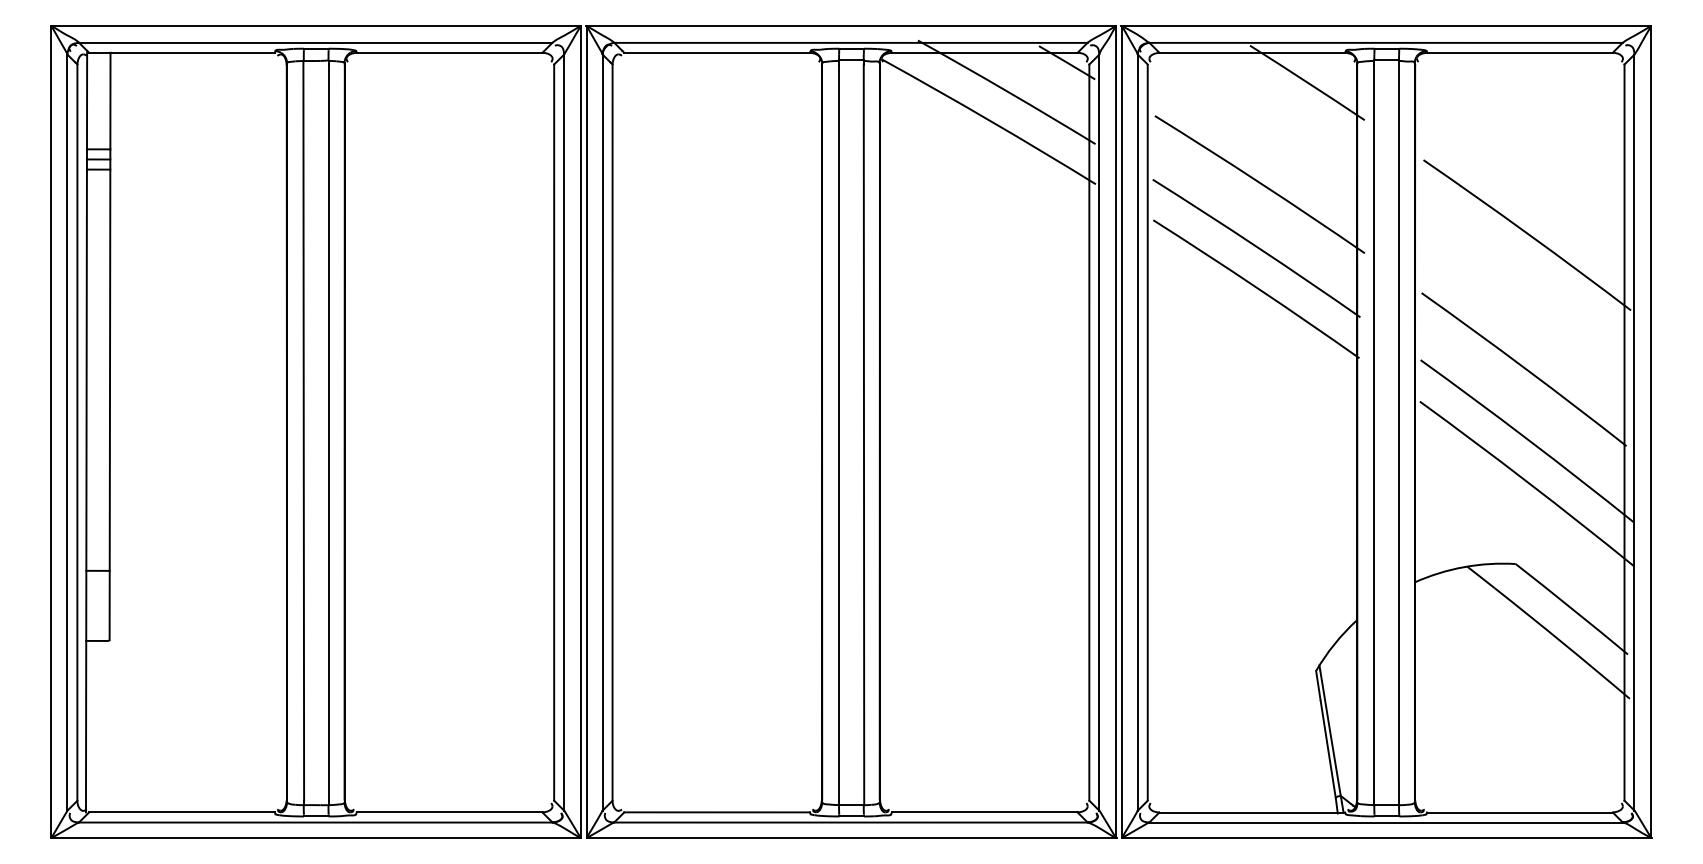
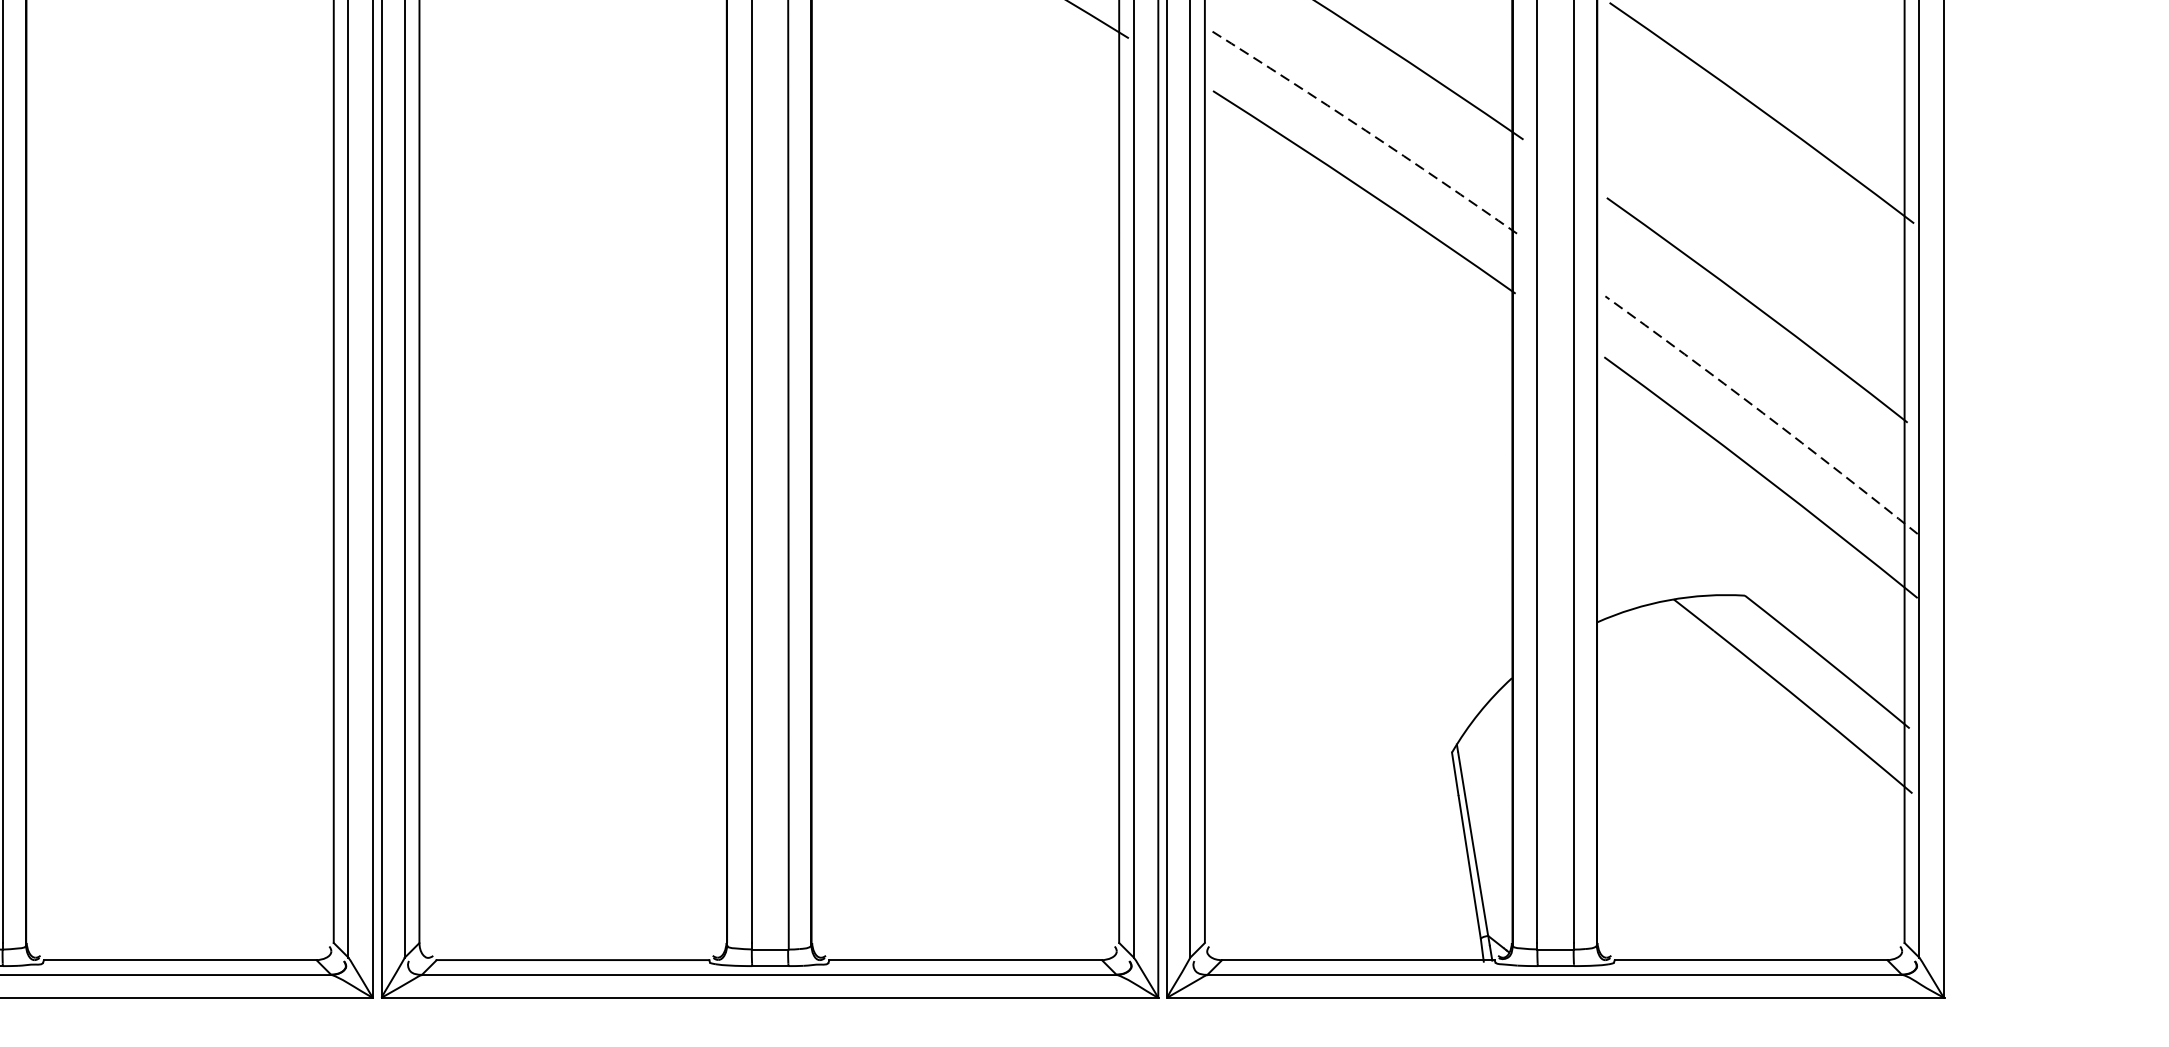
arc: (1257, 247) -> (1365, 131), solid -> dashed
arc: (1528, 439) -> (1763, 412), solid -> dashed

